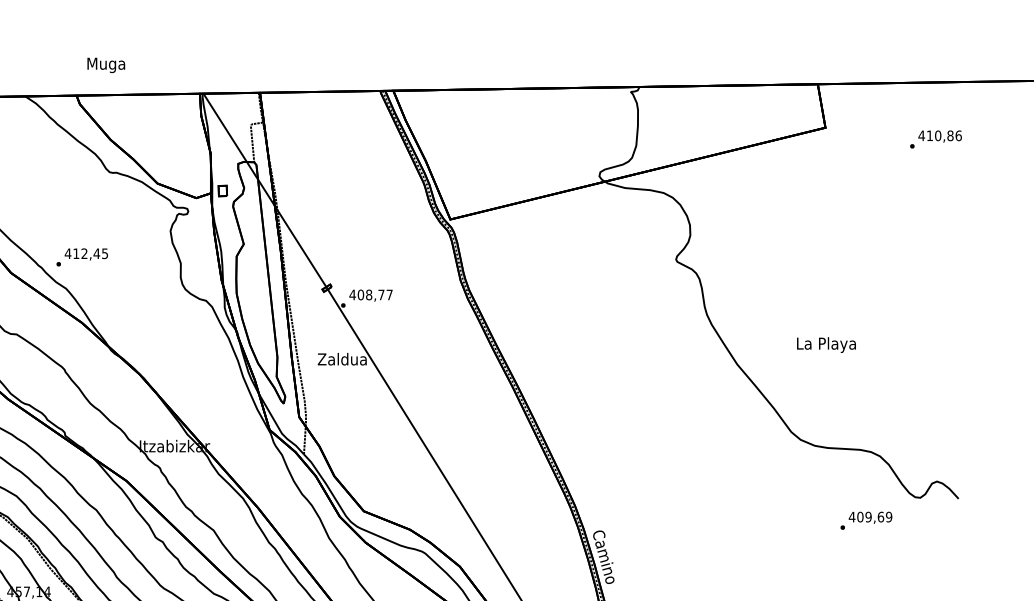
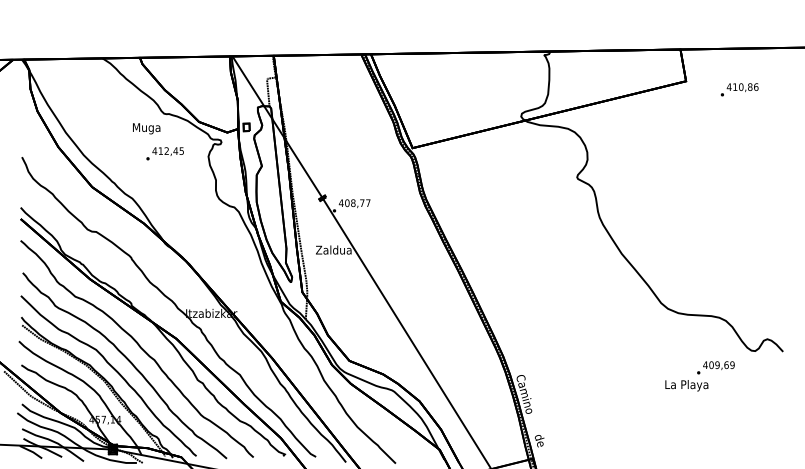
text: (106, 65) -> (146, 128), moved
text: (935, 139) -> (739, 89), moved
text: (81, 256) -> (164, 153), moved
text: (826, 344) -> (686, 385), moved

